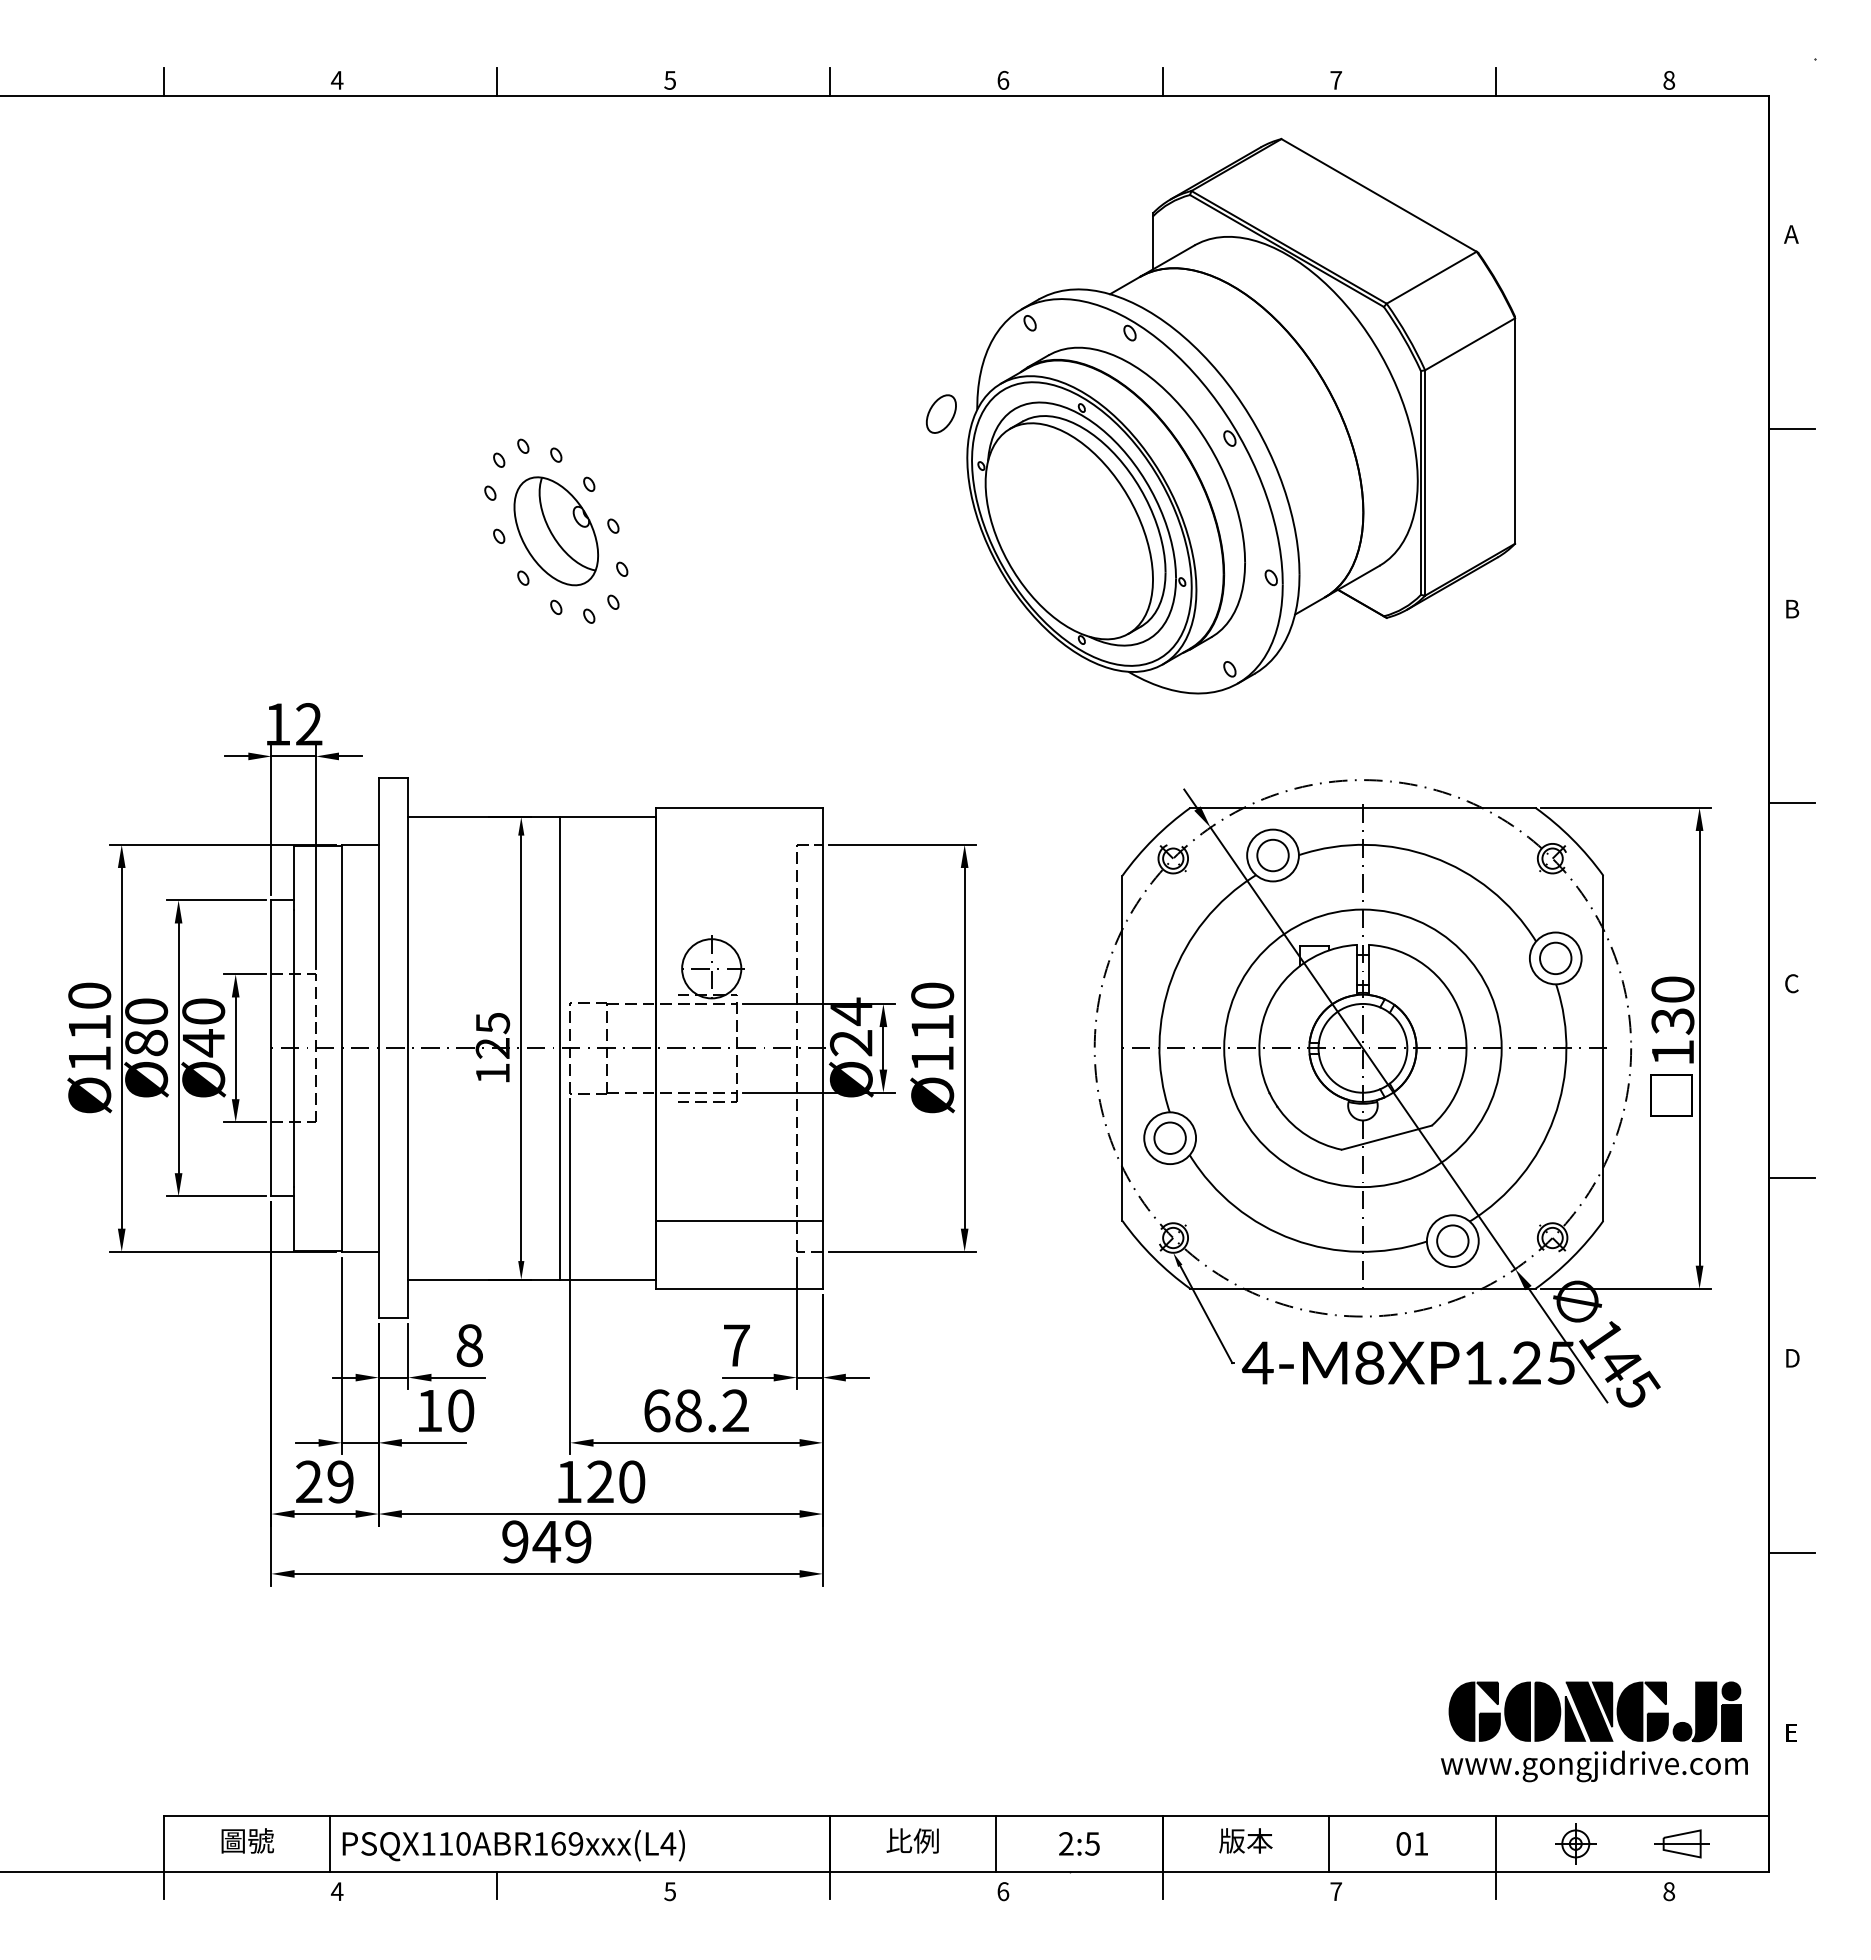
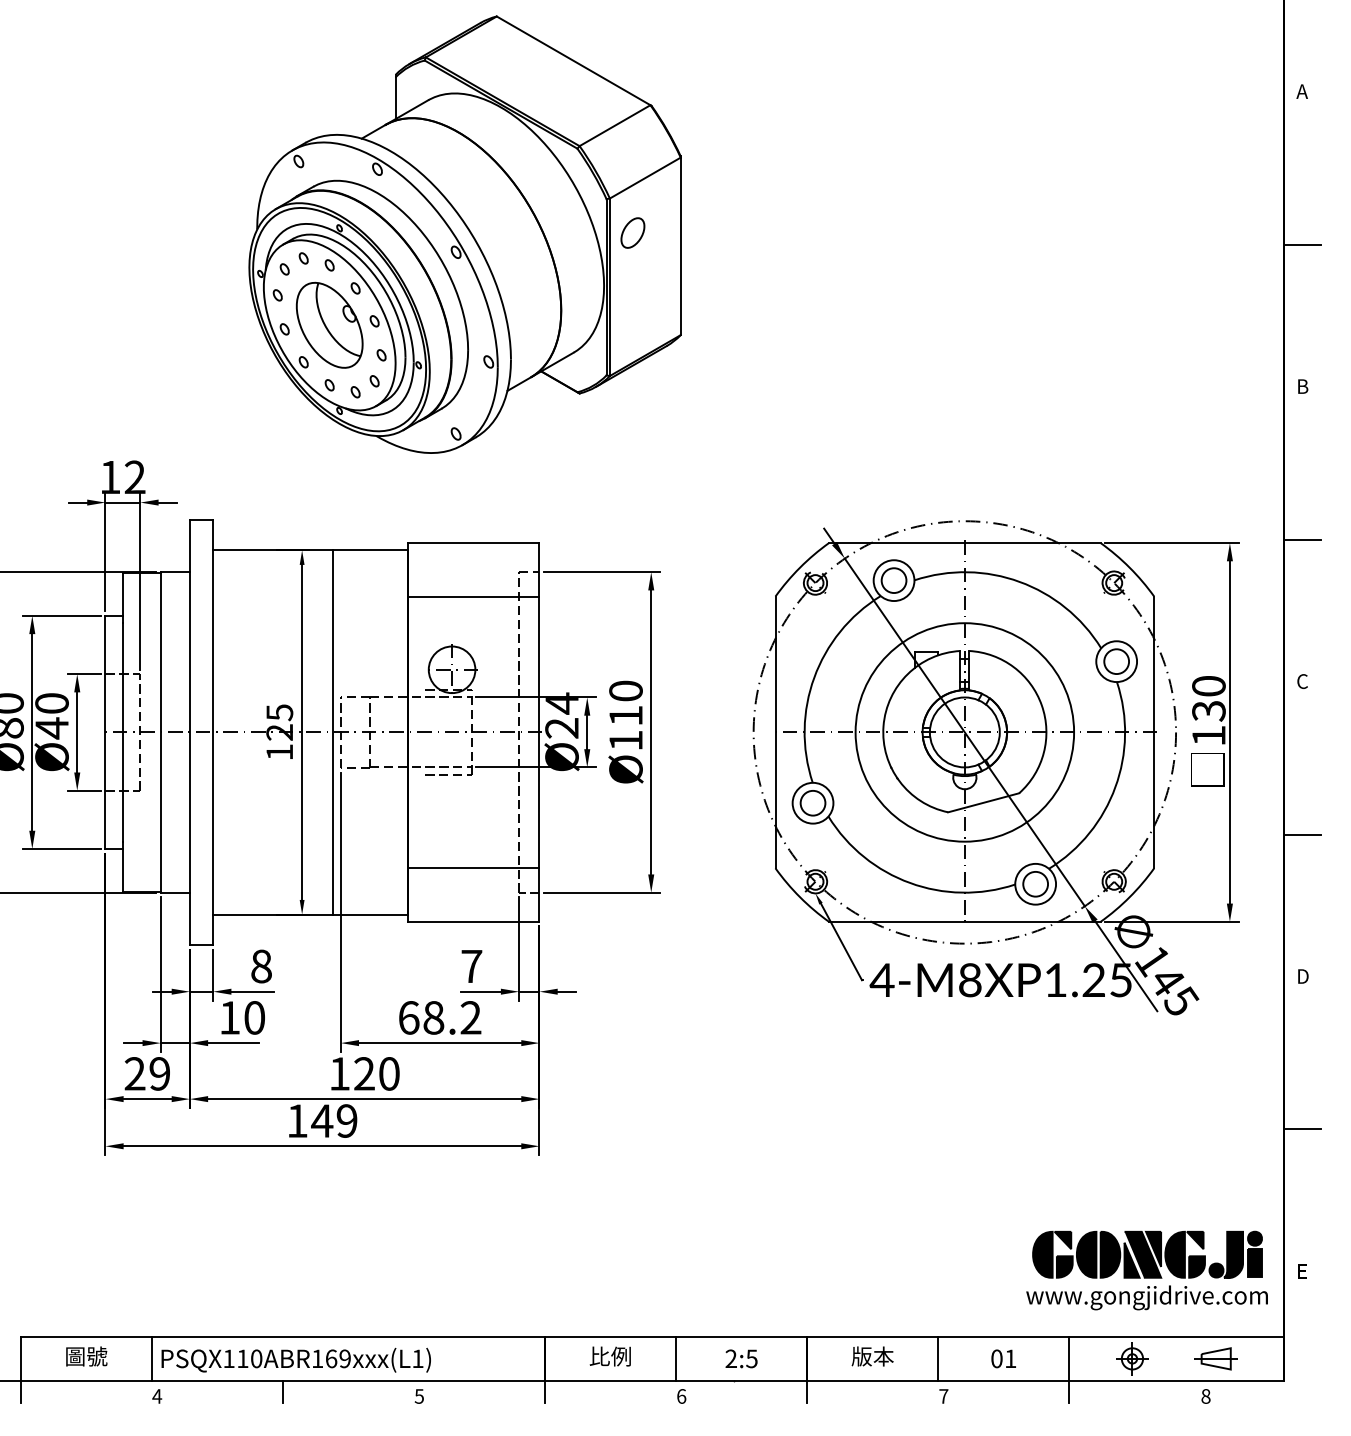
part: (1241, 415) -> (465, 234), moved
line: (739, 875) -> (473, 596), added
text: (515, 1541) -> (297, 1120), 949 -> 149
text: (668, 1843) -> (418, 1358), PSQX110ABR169xxx(L4) -> PSQX110ABR169xxx(L1)

